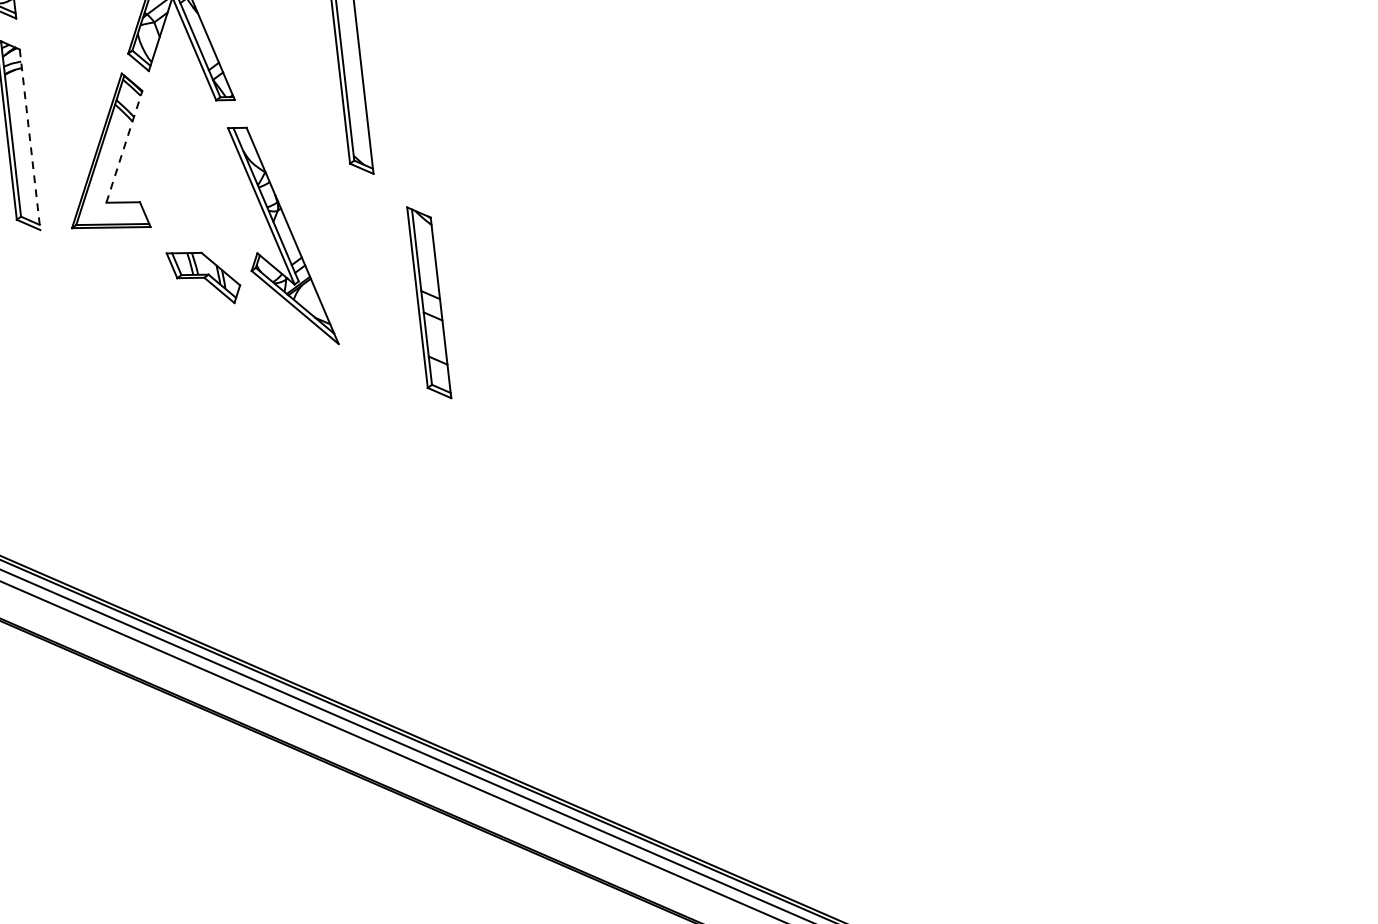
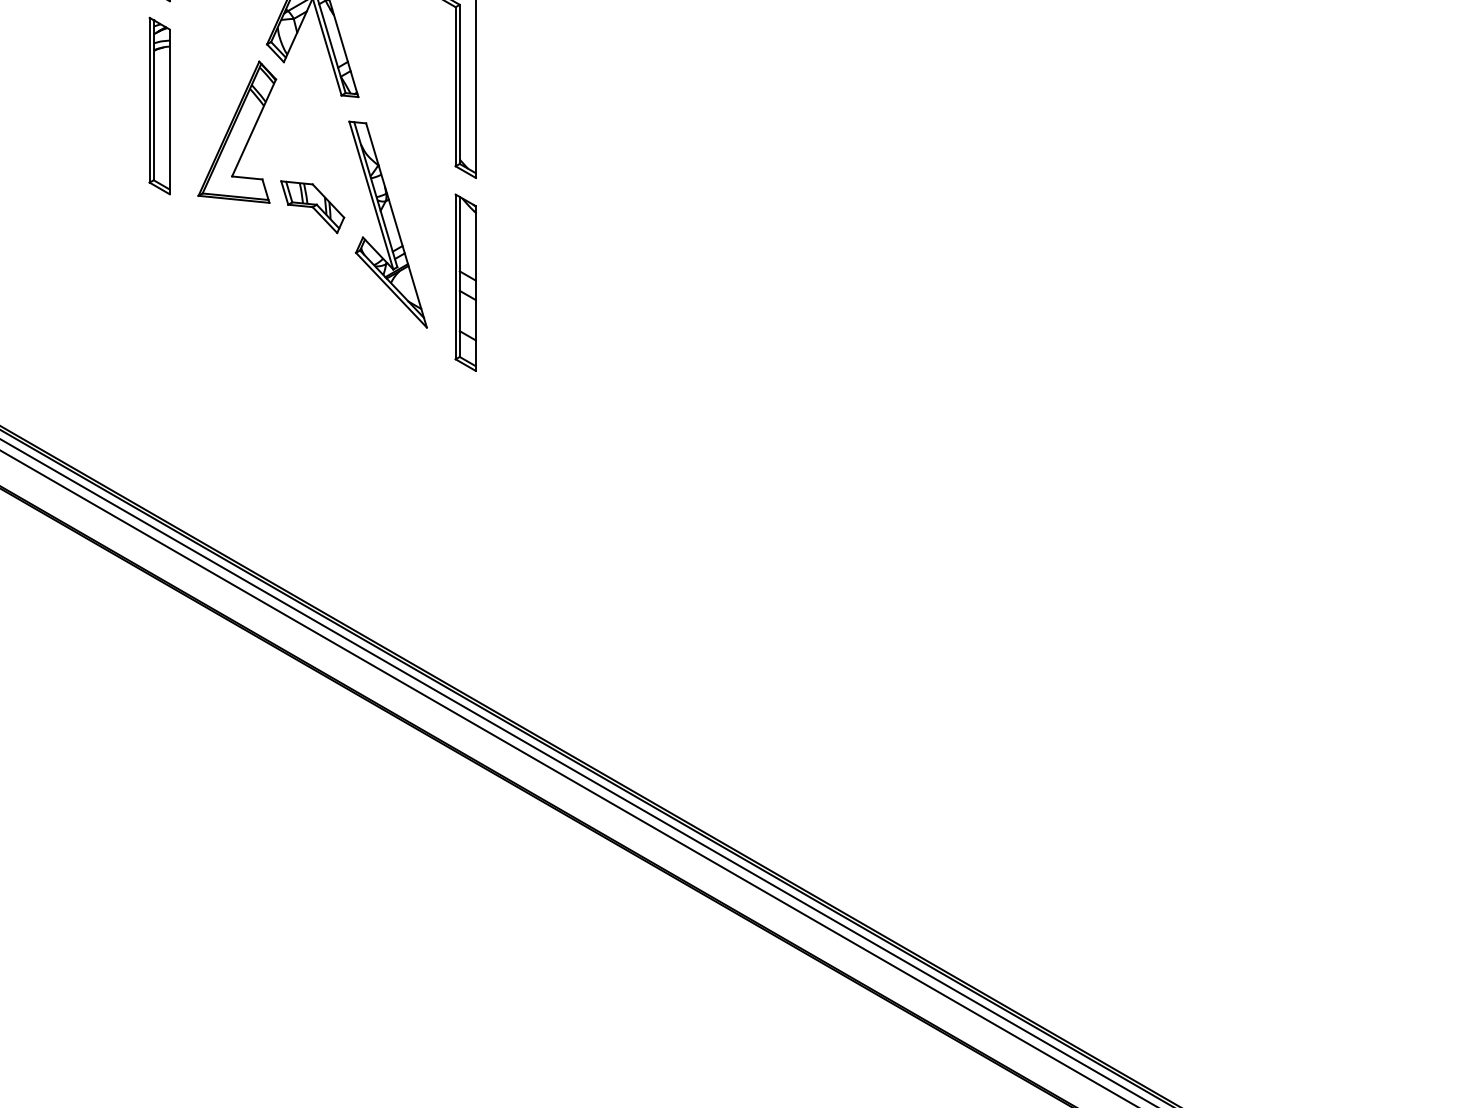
line: (29, 140) -> (169, 112), dashed -> solid
line: (124, 146) -> (254, 127), dashed -> solid
part: (204, 278) -> (312, 207), moved
part: (428, 302) -> (465, 282), moved

